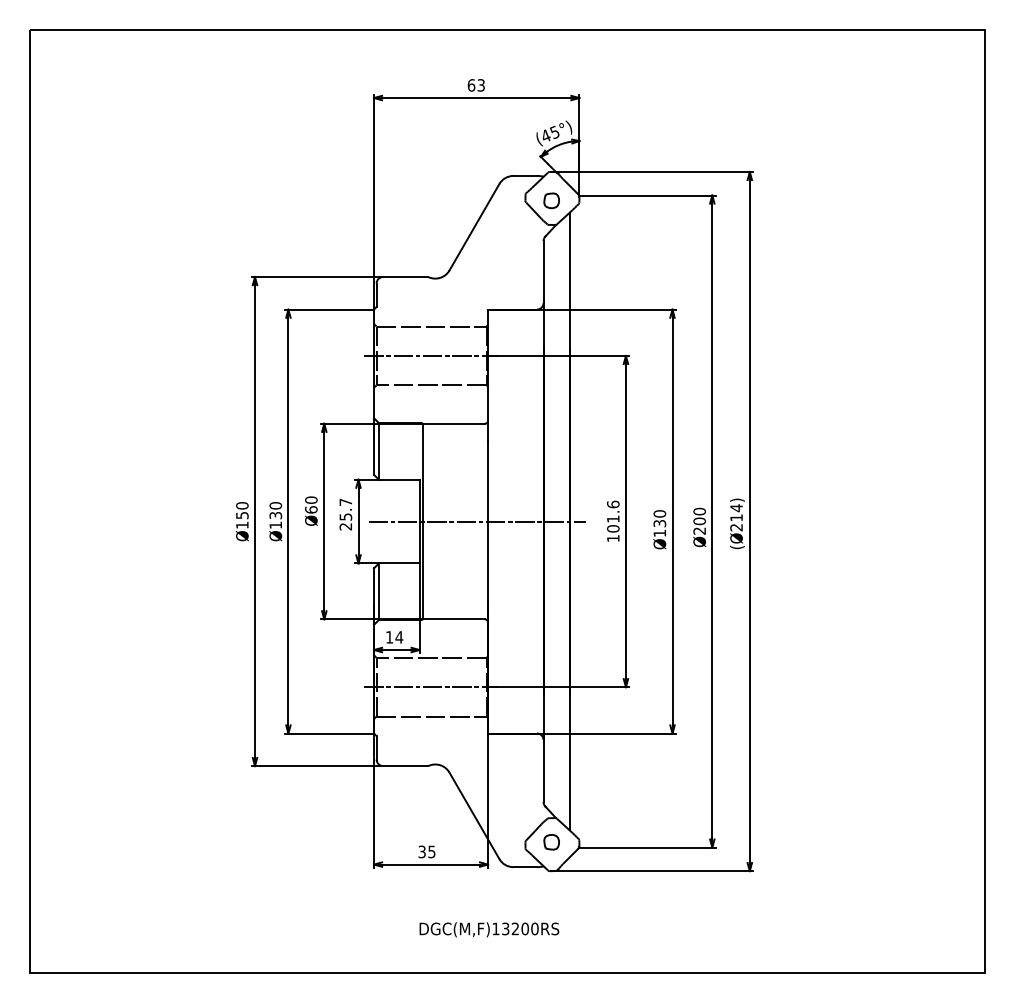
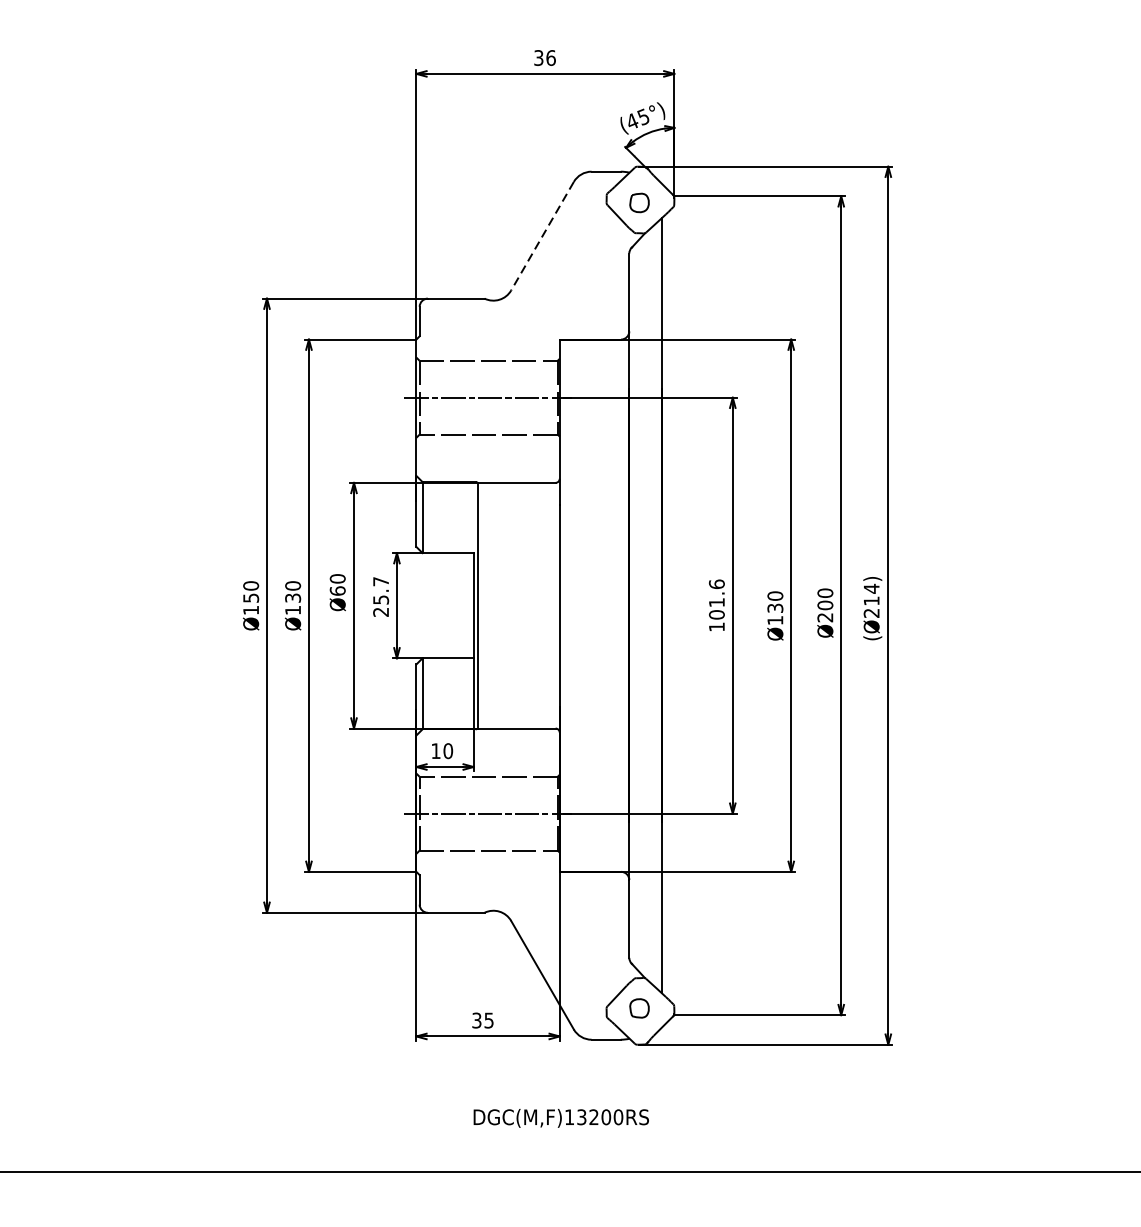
text: (476, 85) -> (545, 58), 63 -> 36
line: (474, 227) -> (542, 236), solid -> dashed
line: (476, 521) -> (545, 605), removed
text: (399, 637) -> (448, 751), 14 -> 10

